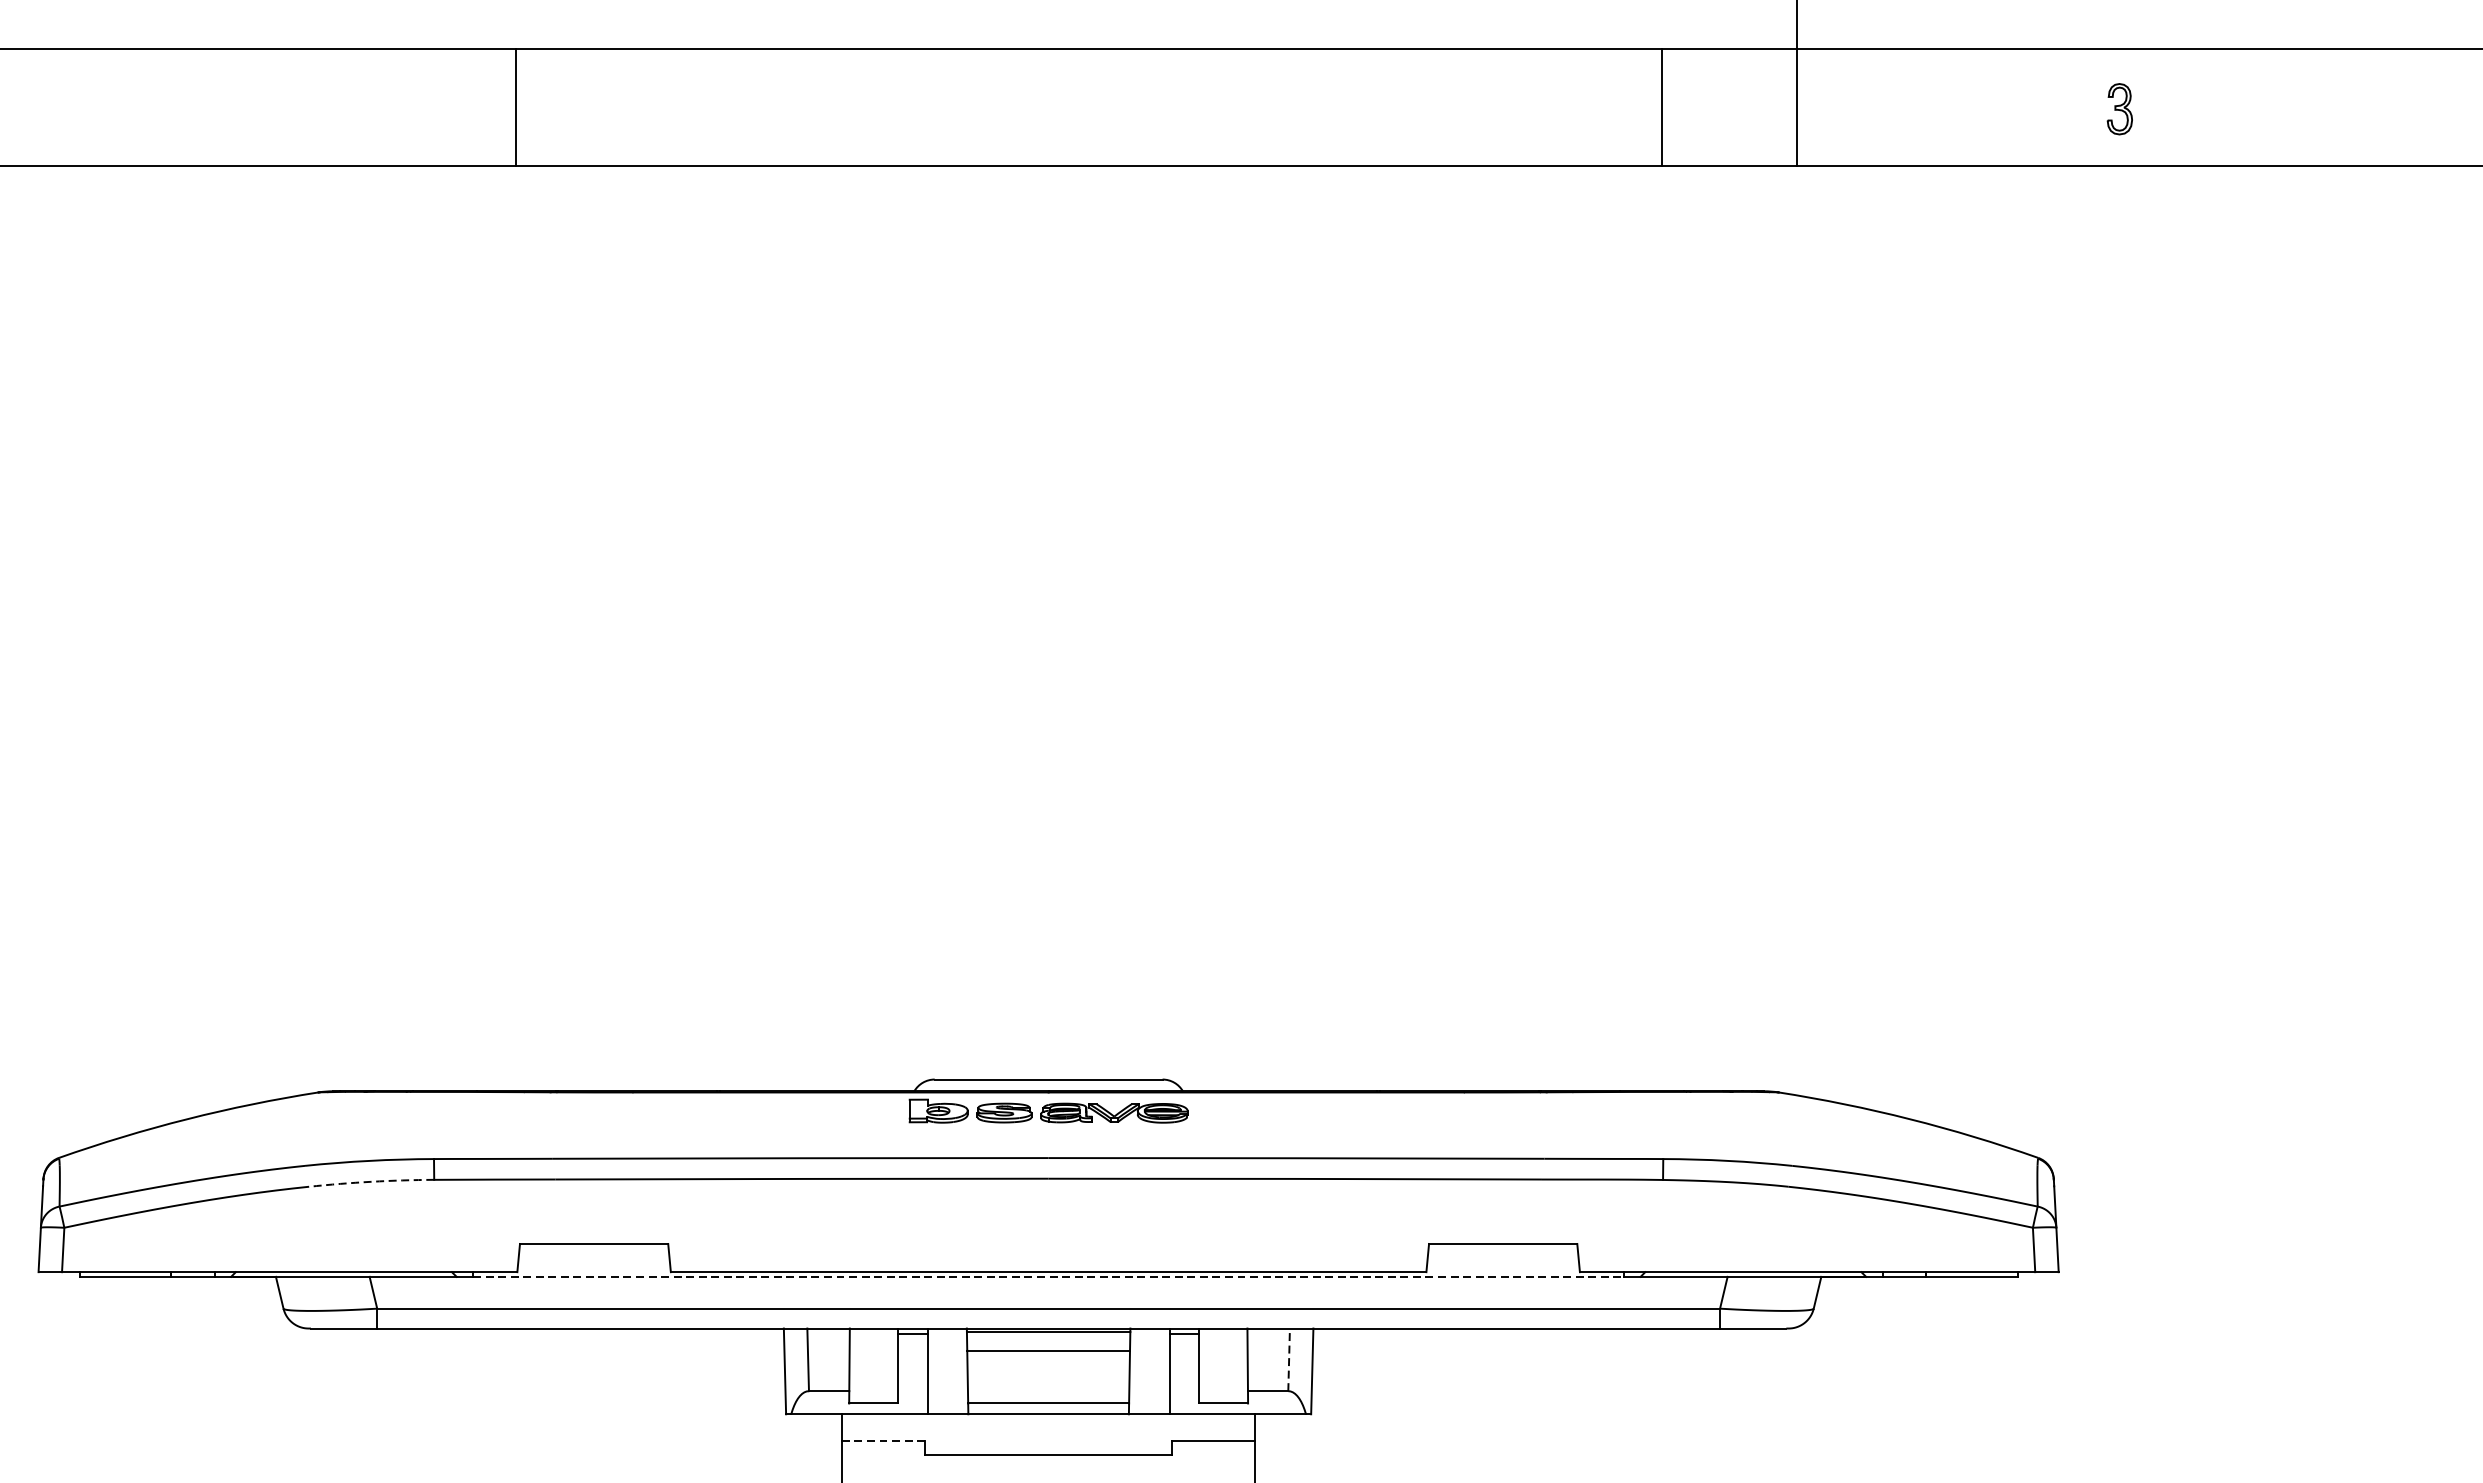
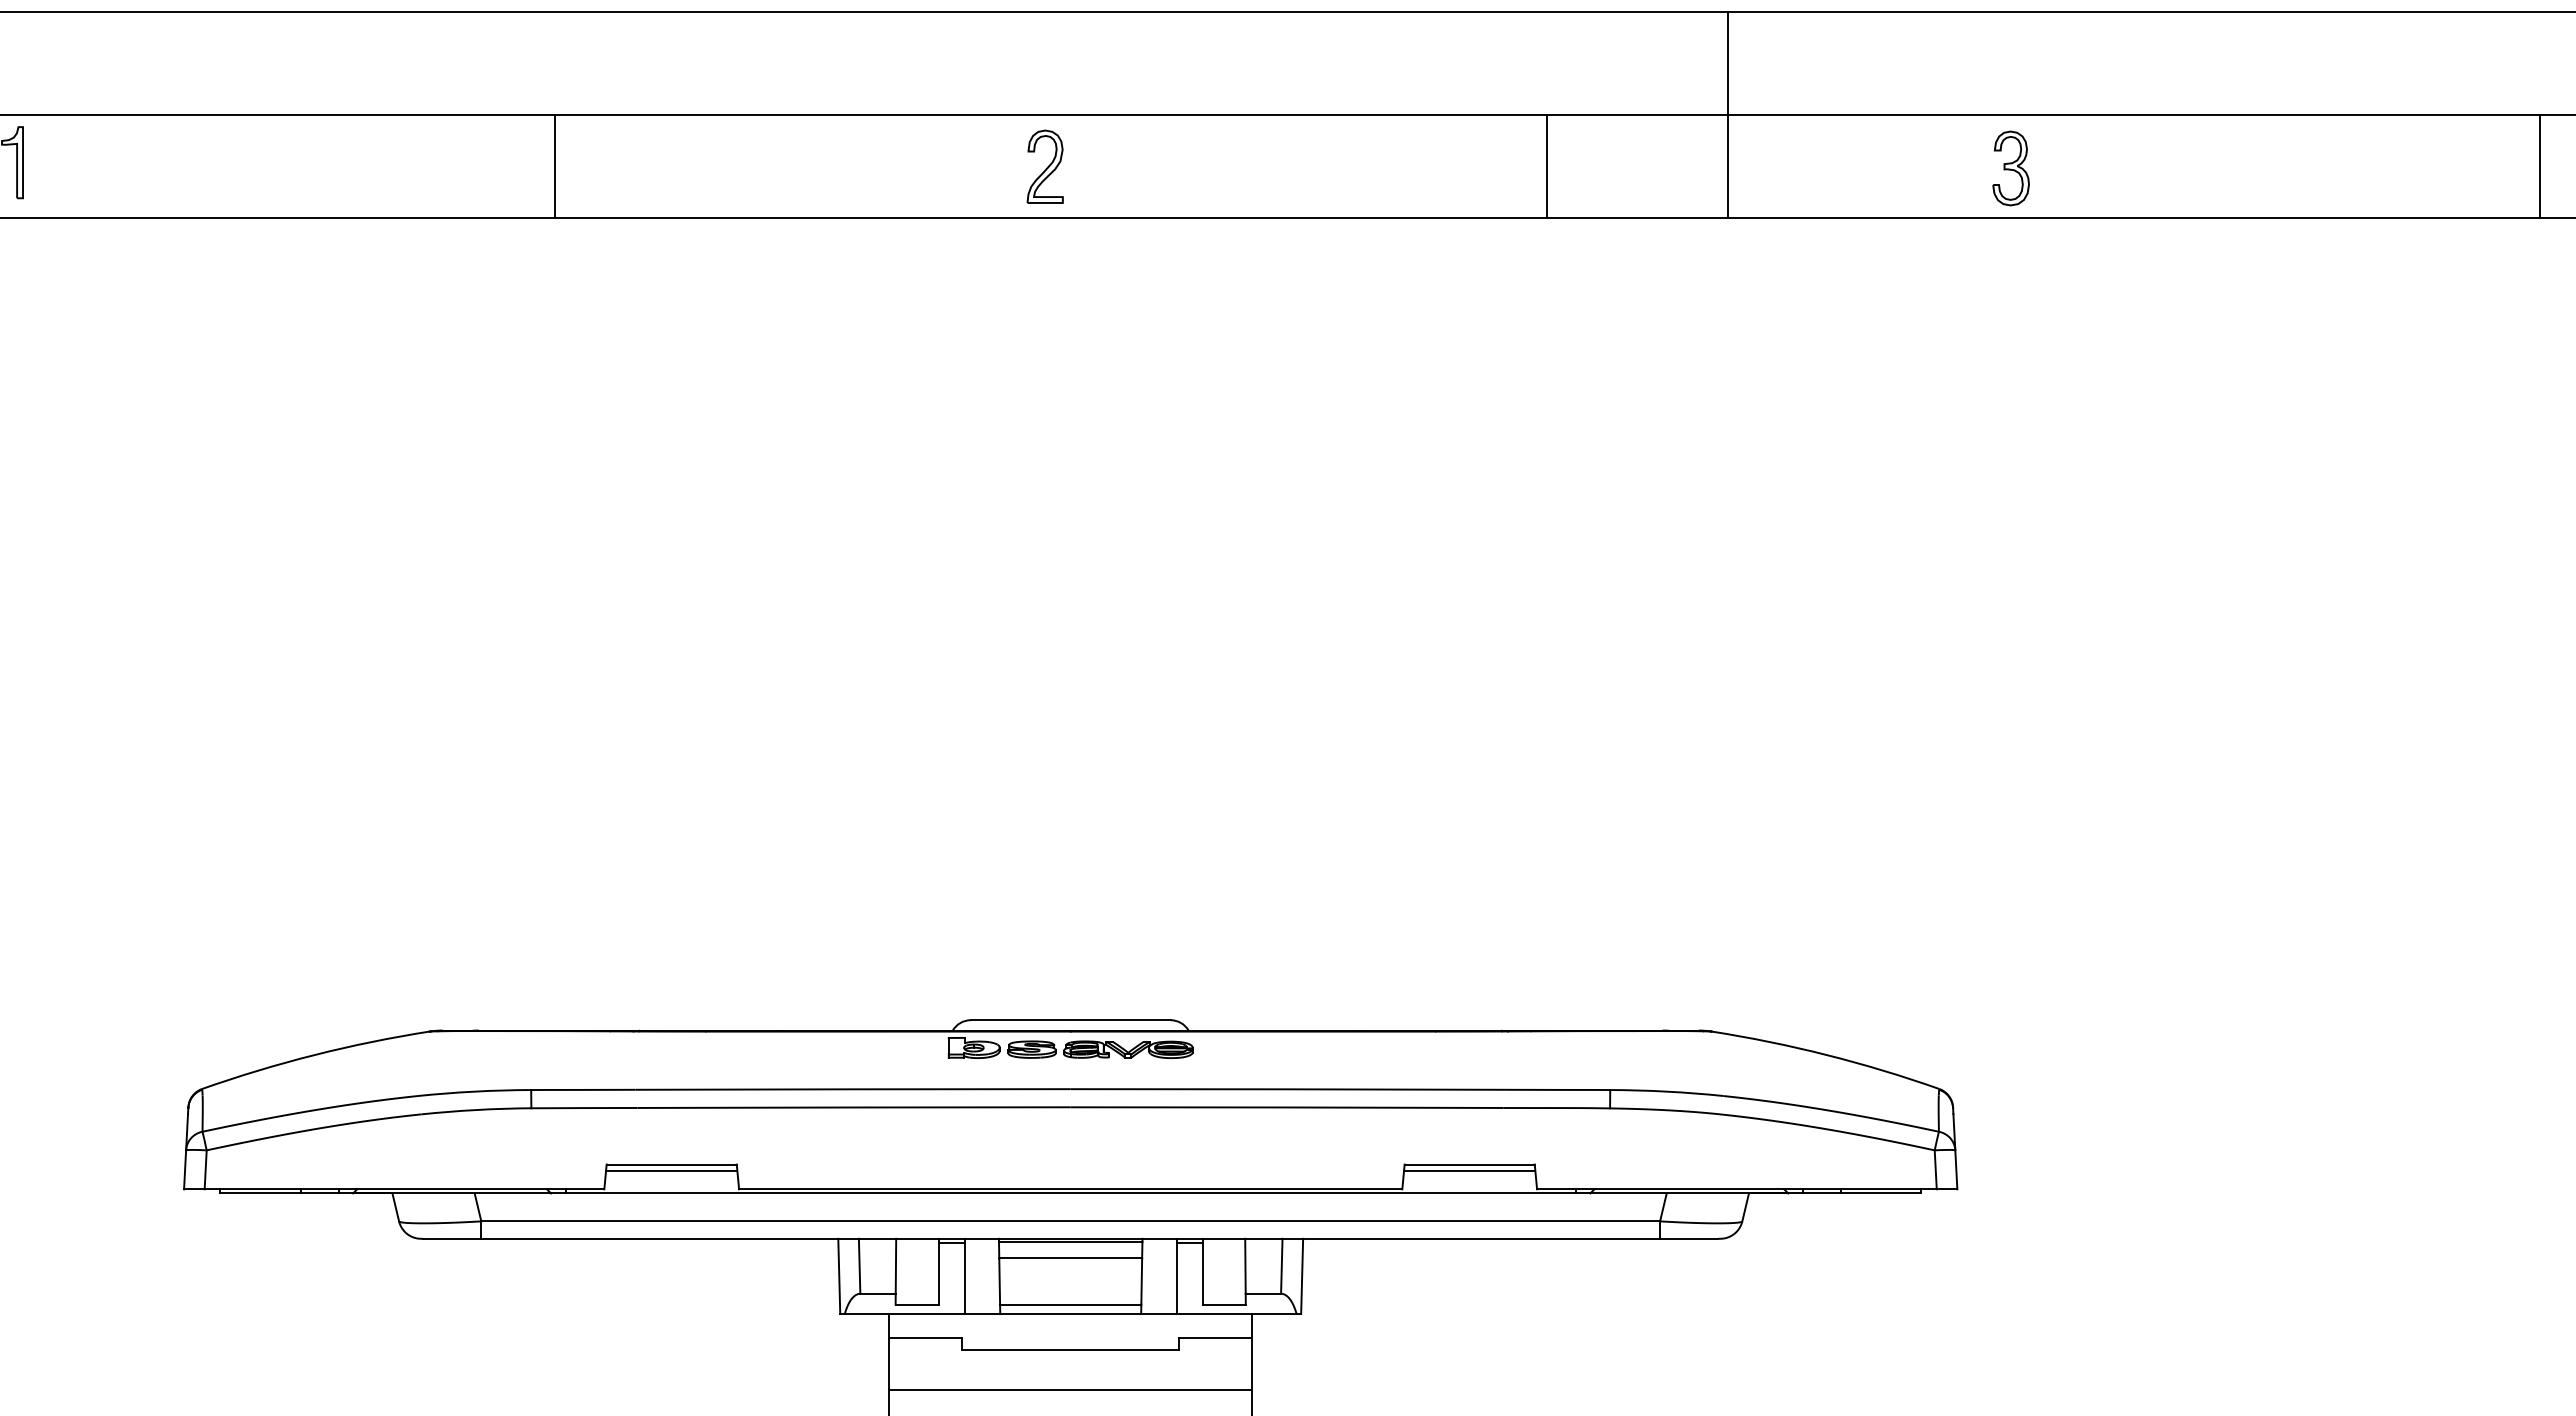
line: (516, 106) -> (555, 166), moved
part: (1018, 106) -> (1044, 166), added
line: (1662, 106) -> (1547, 166), moved
part: (2119, 109) -> (2010, 168), size x1.67
arc: (371, 1182) -> (476, 1110), dashed -> solid
line: (593, 1250) -> (671, 1170), added
line: (1502, 1250) -> (1469, 1170), added
line: (1049, 1276) -> (1071, 1193), dashed -> solid
line: (1288, 1358) -> (1281, 1265), dashed -> solid
line: (883, 1440) -> (925, 1337), dashed -> solid

